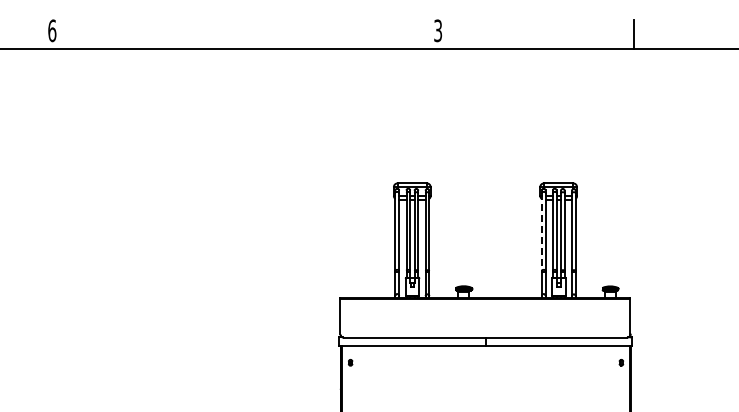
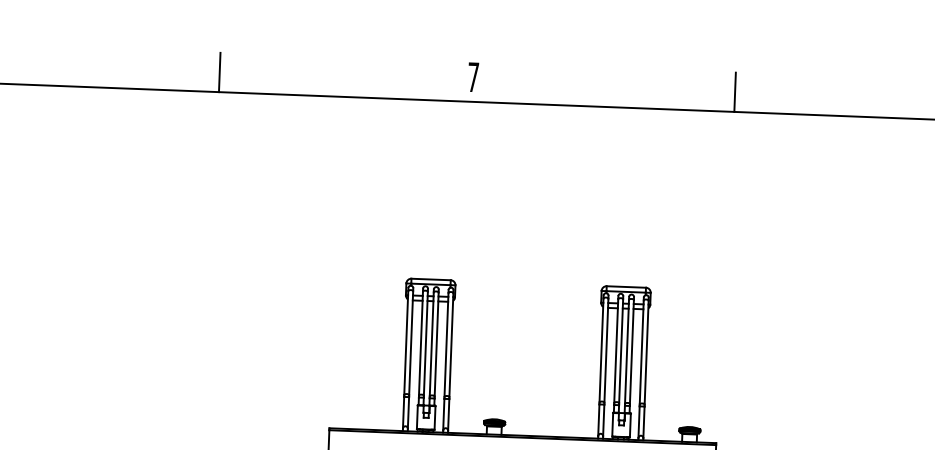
text: (438, 30) -> (473, 76), 3 -> 7
line: (248, 34) -> (220, 72), added
line: (541, 231) -> (601, 350), dashed -> solid

